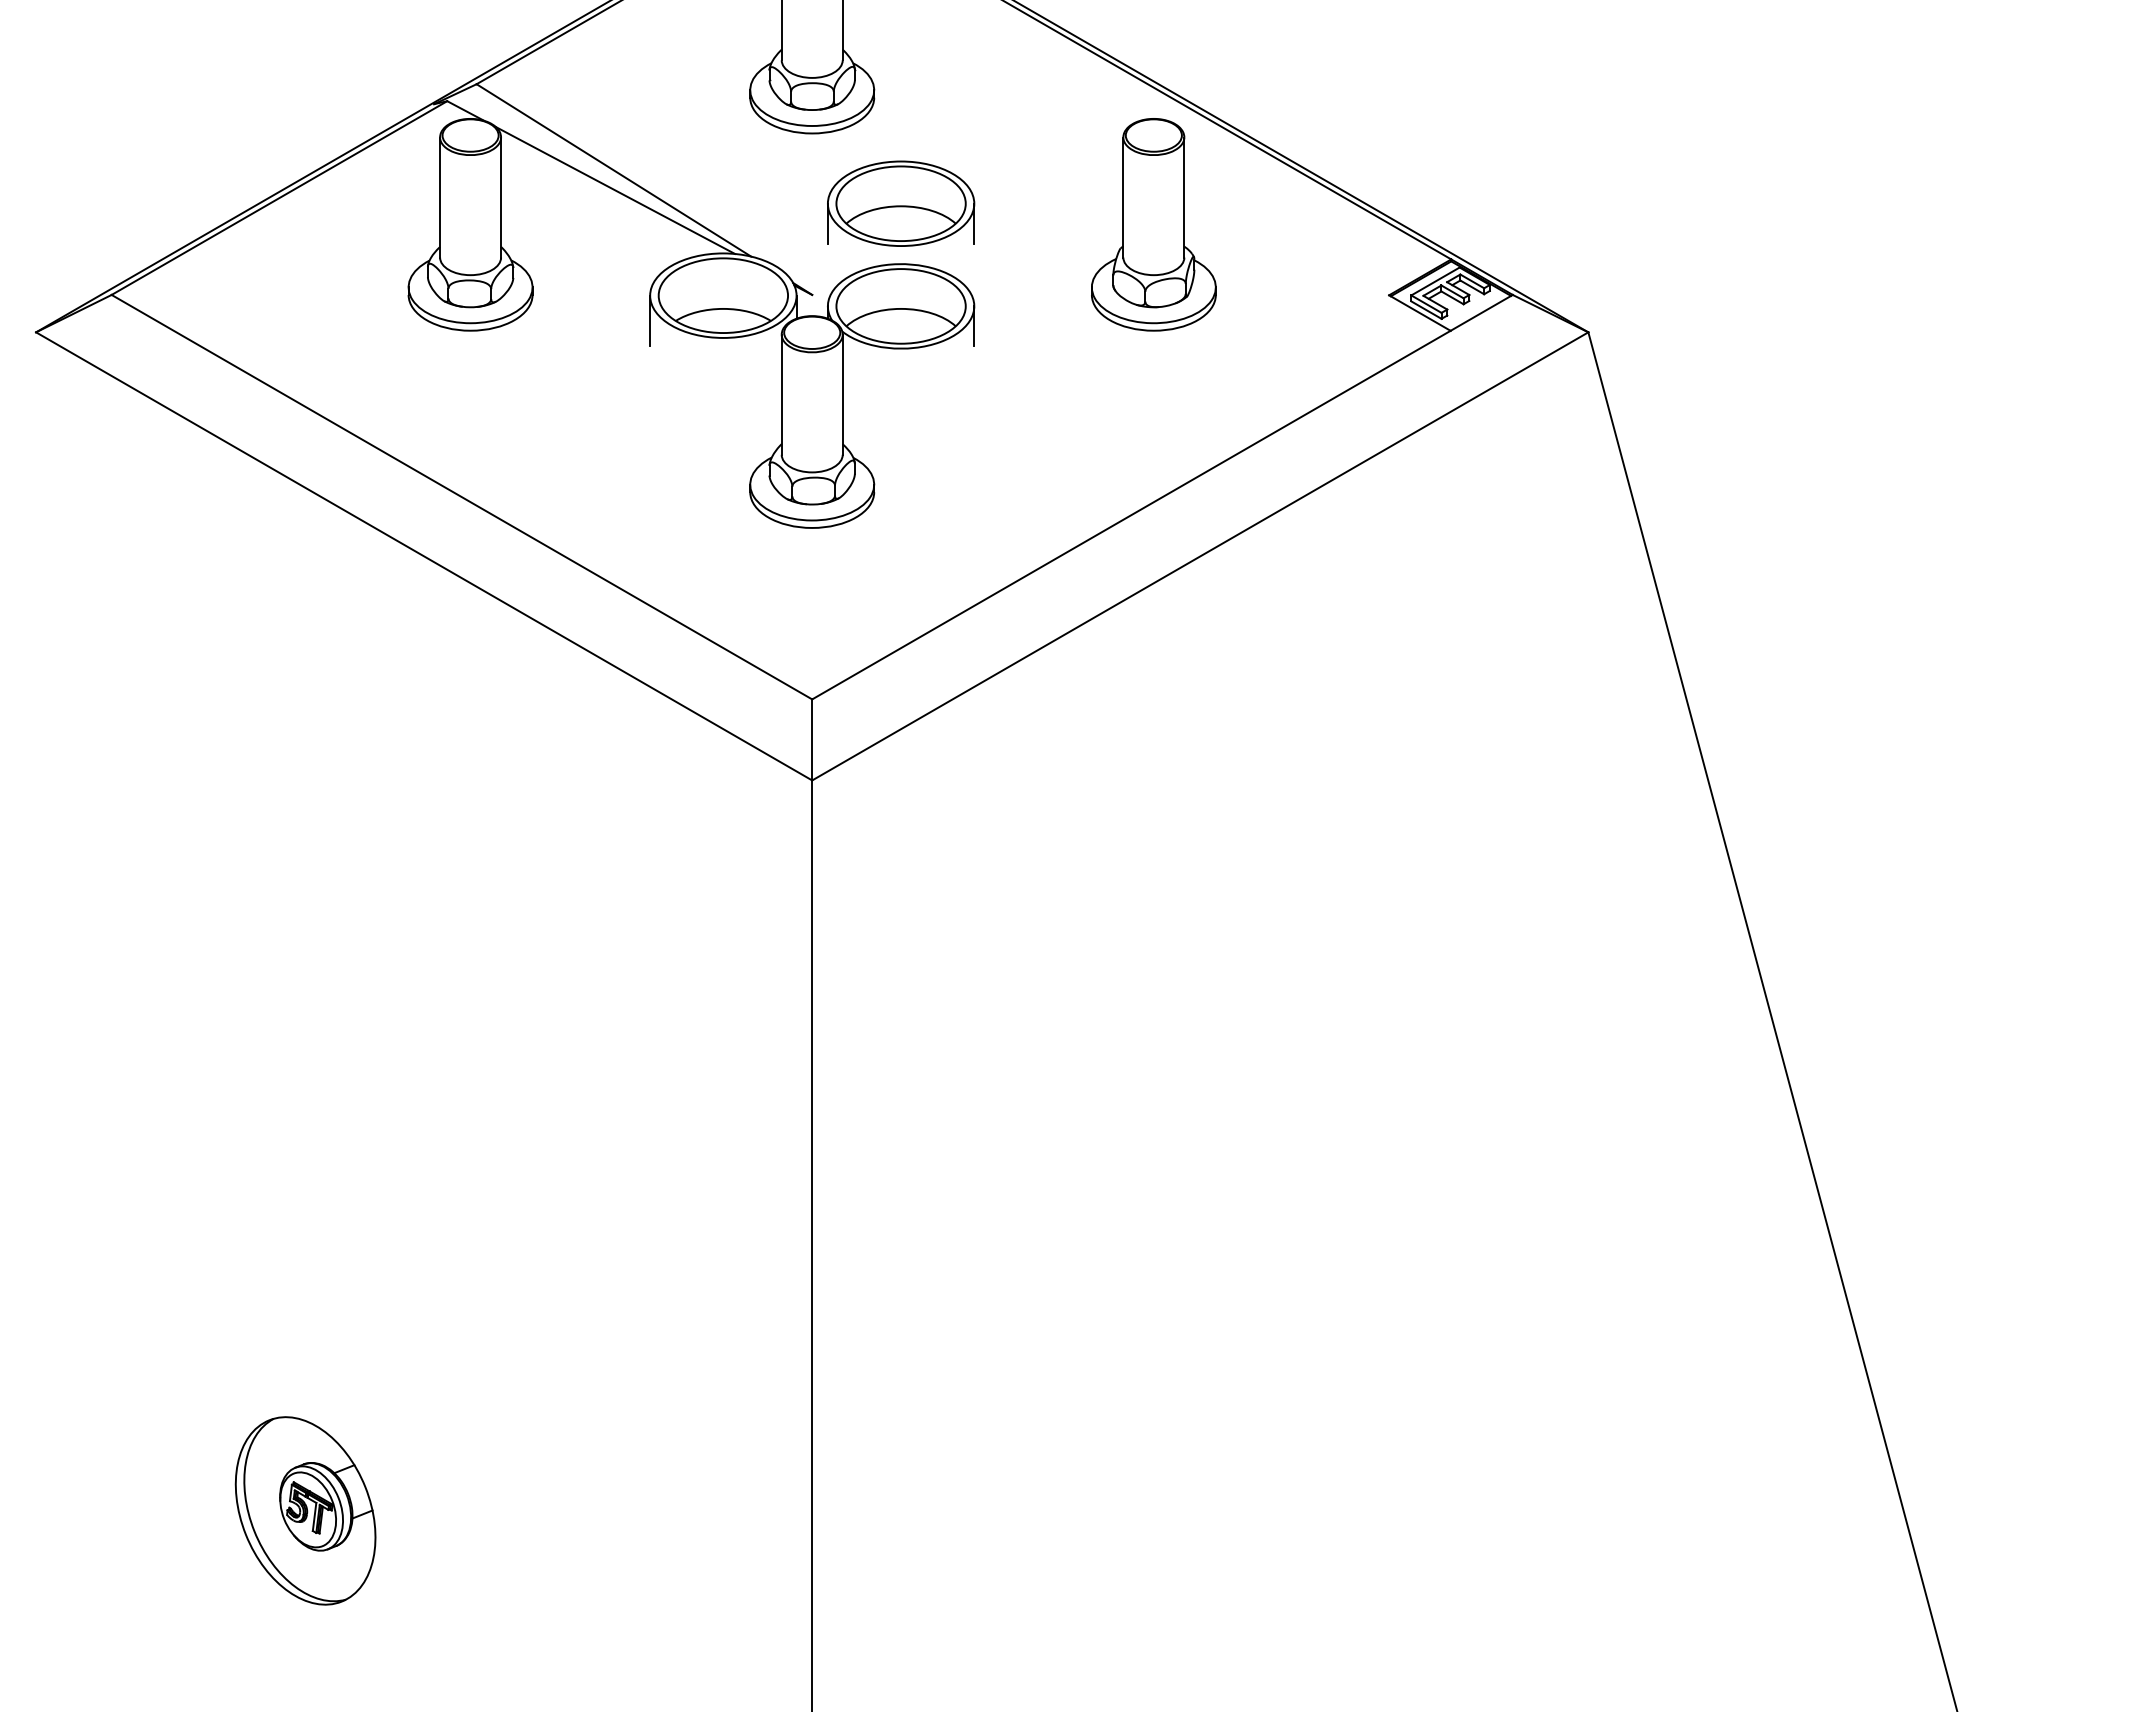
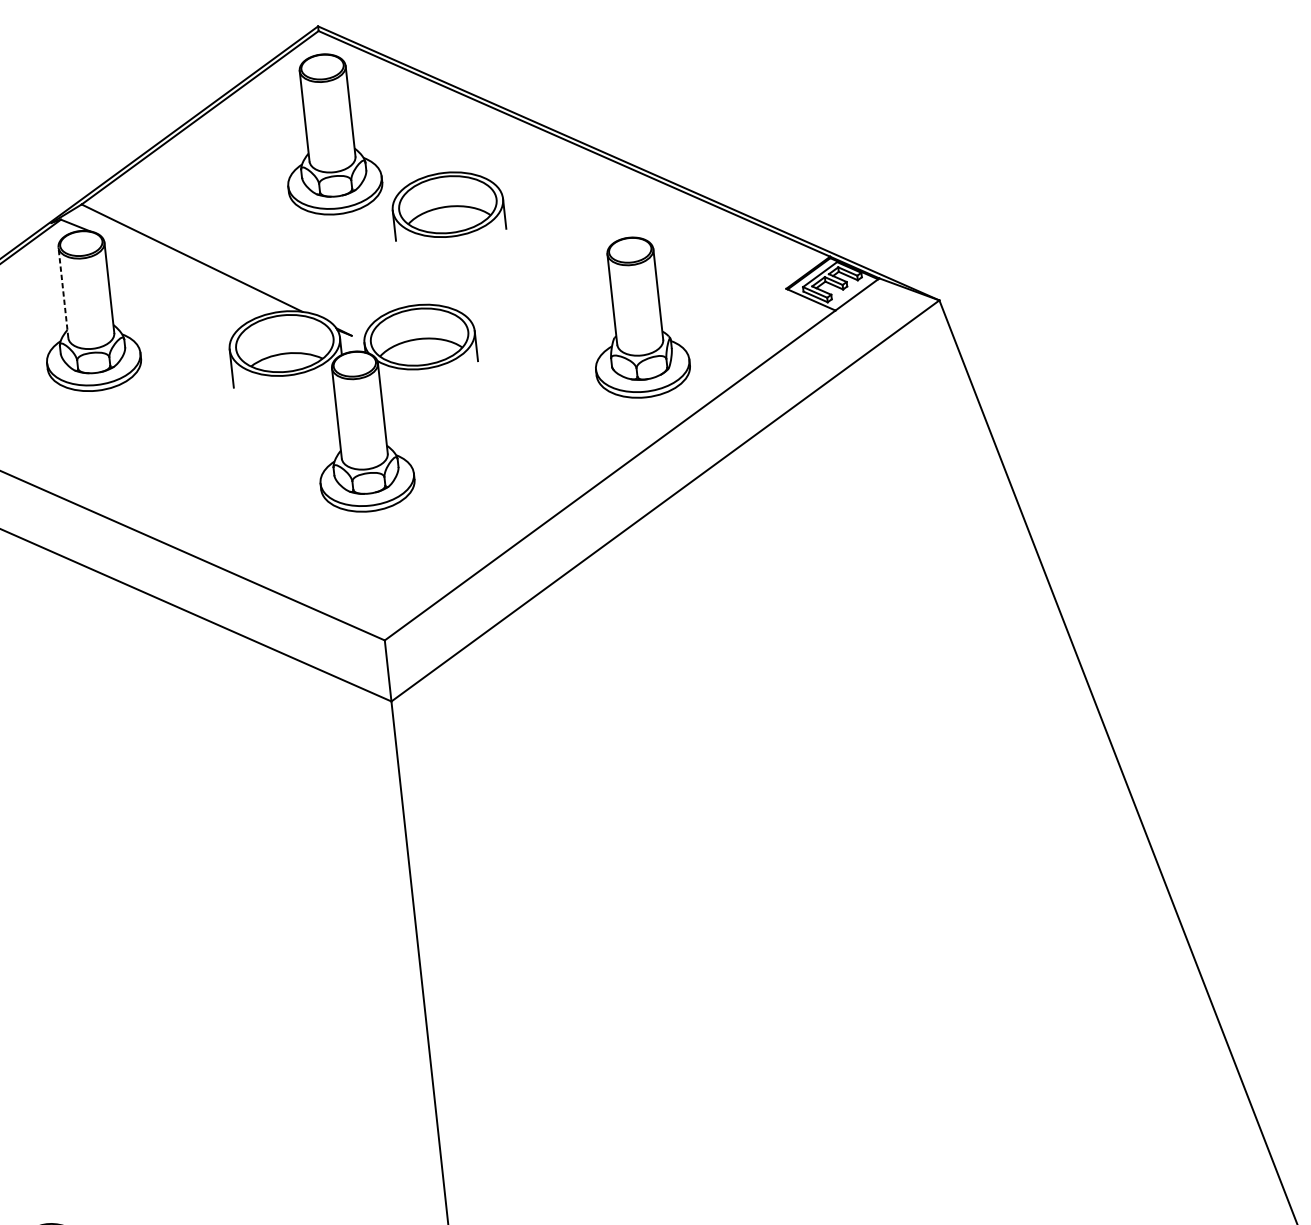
line: (615, 190) -> (194, 273), removed
line: (440, 197) -> (63, 292), solid -> dashed
part: (901, 203) -> (448, 204), moved
part: (1153, 224) -> (637, 317), moved

